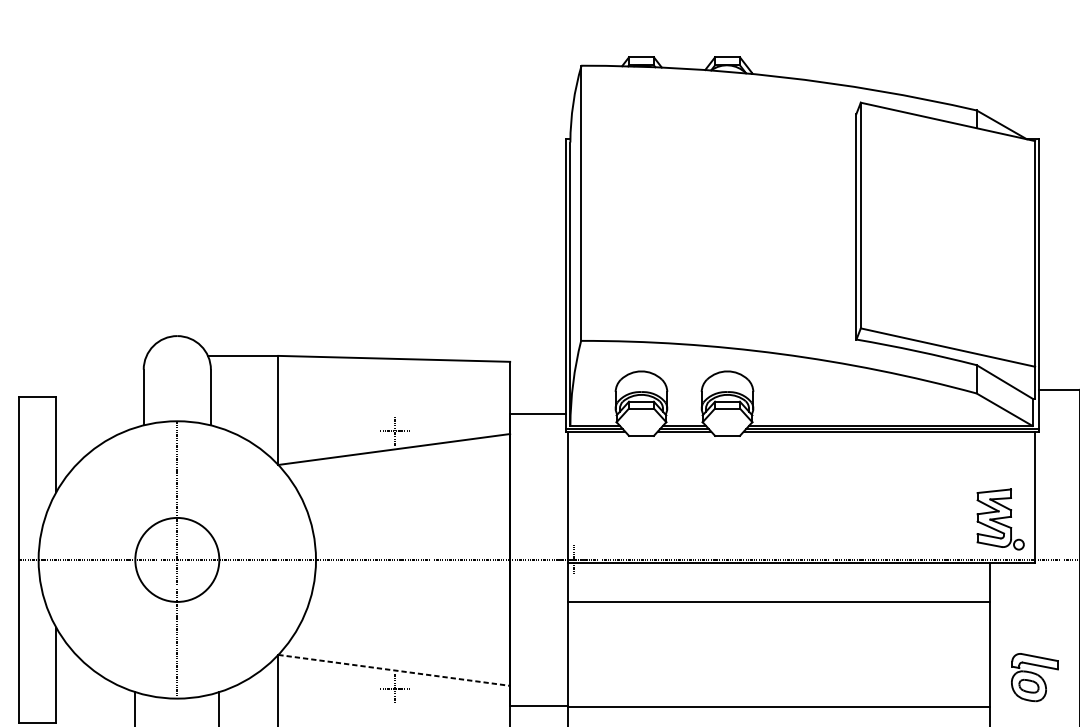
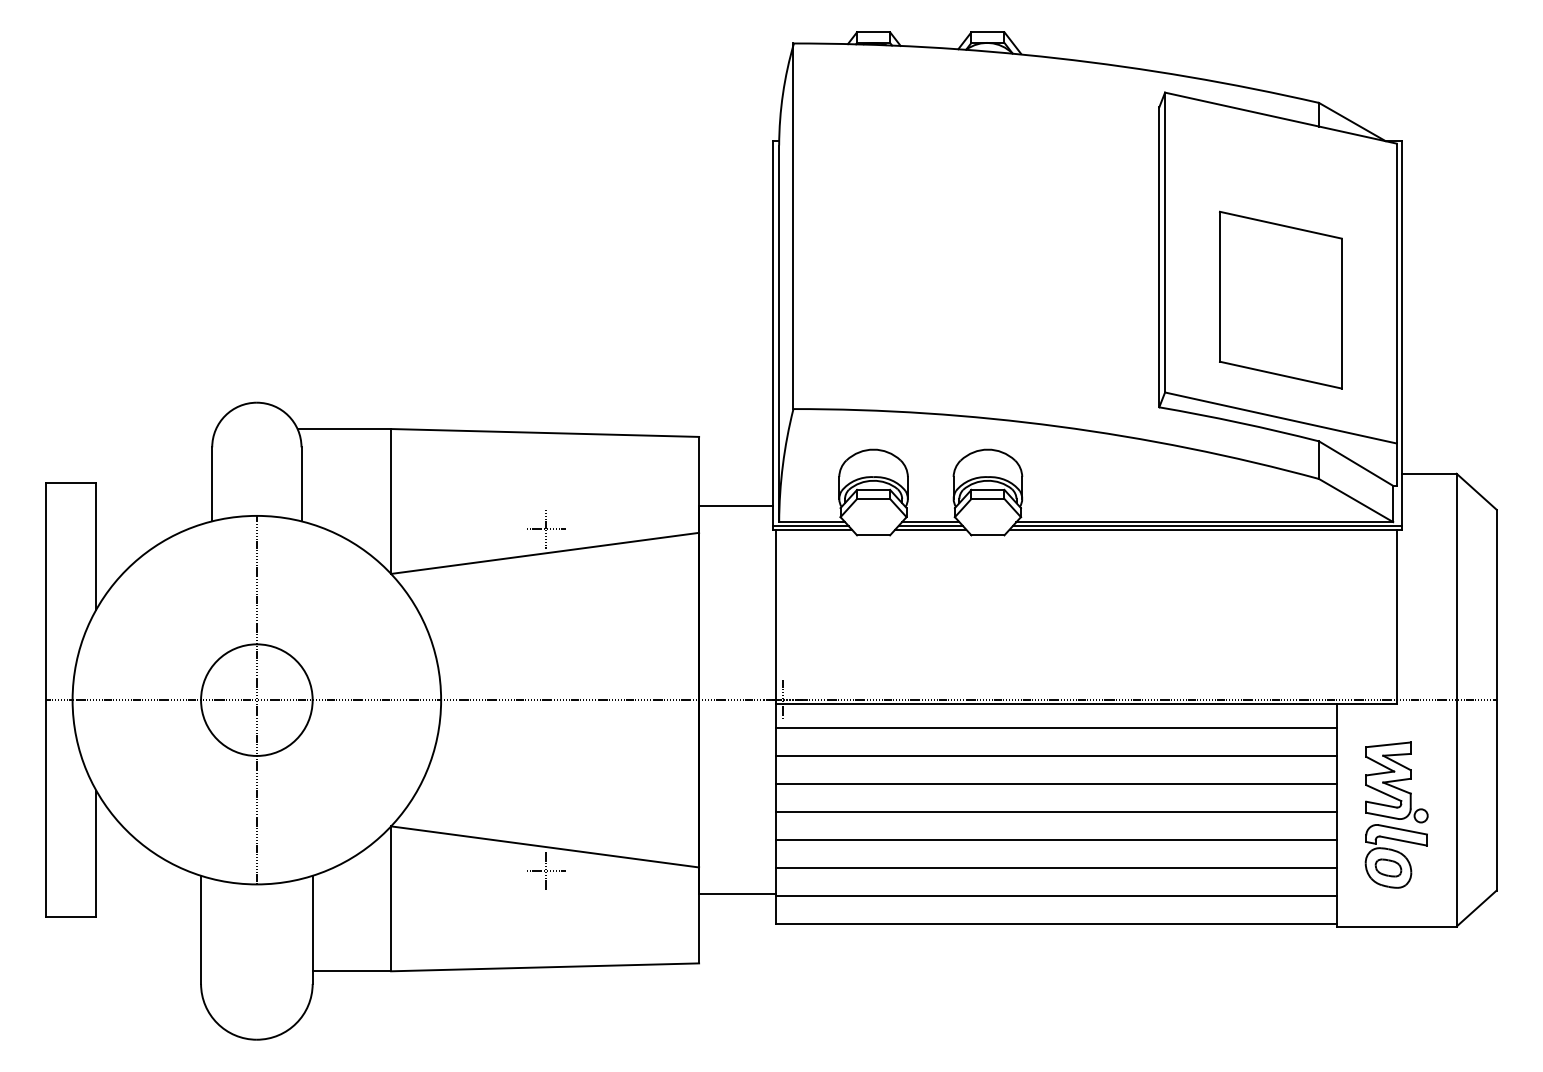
part: (947, 258) -> (1280, 299), added
part: (1000, 519) -> (1396, 782), moved
line: (779, 581) -> (1056, 728), added
line: (779, 623) -> (1056, 784), added
line: (779, 644) -> (1056, 812), added
line: (779, 665) -> (1056, 840), added
line: (394, 670) -> (545, 846), dashed -> solid
line: (779, 685) -> (1056, 867), added

